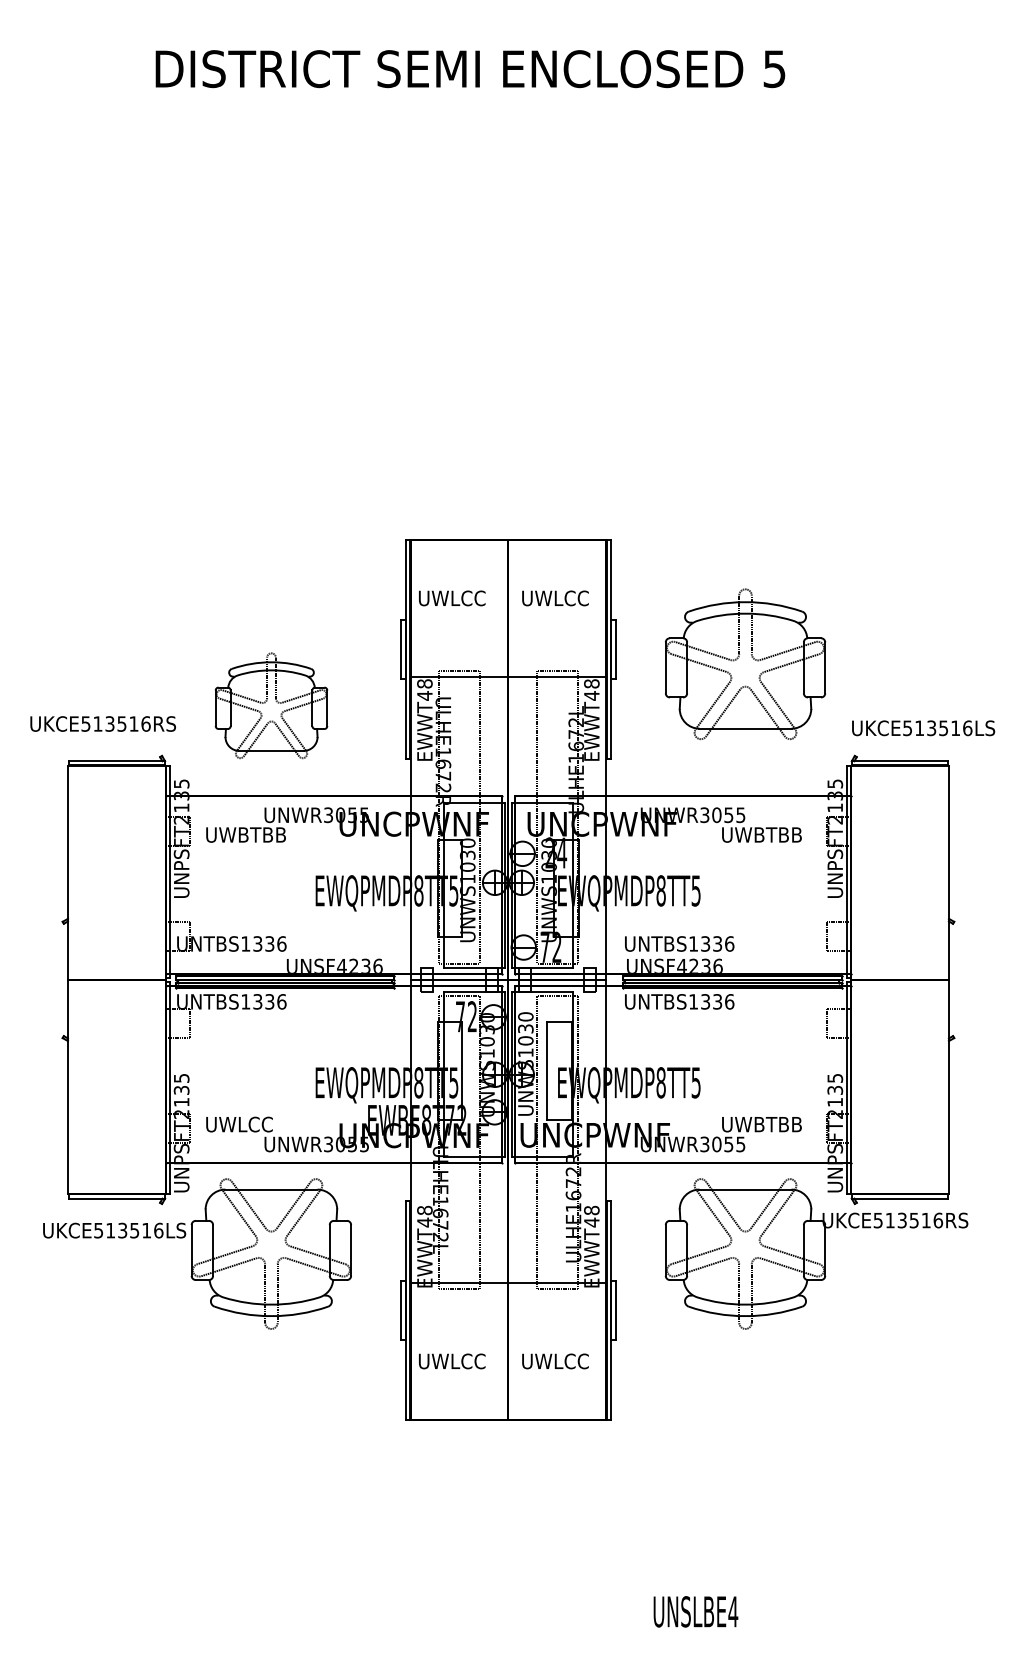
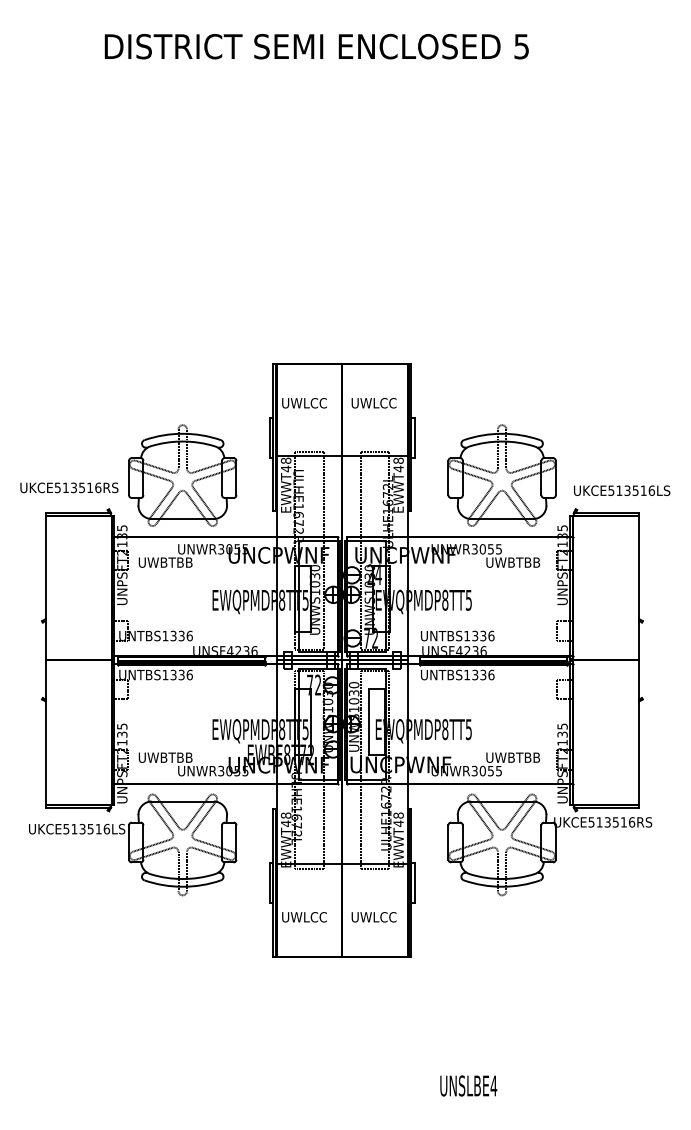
part: (744, 664) -> (501, 475), moved
part: (271, 705) -> (182, 475), size x1.43
text: (263, 1124) -> (177, 757), UWLCC -> UWBTBB

